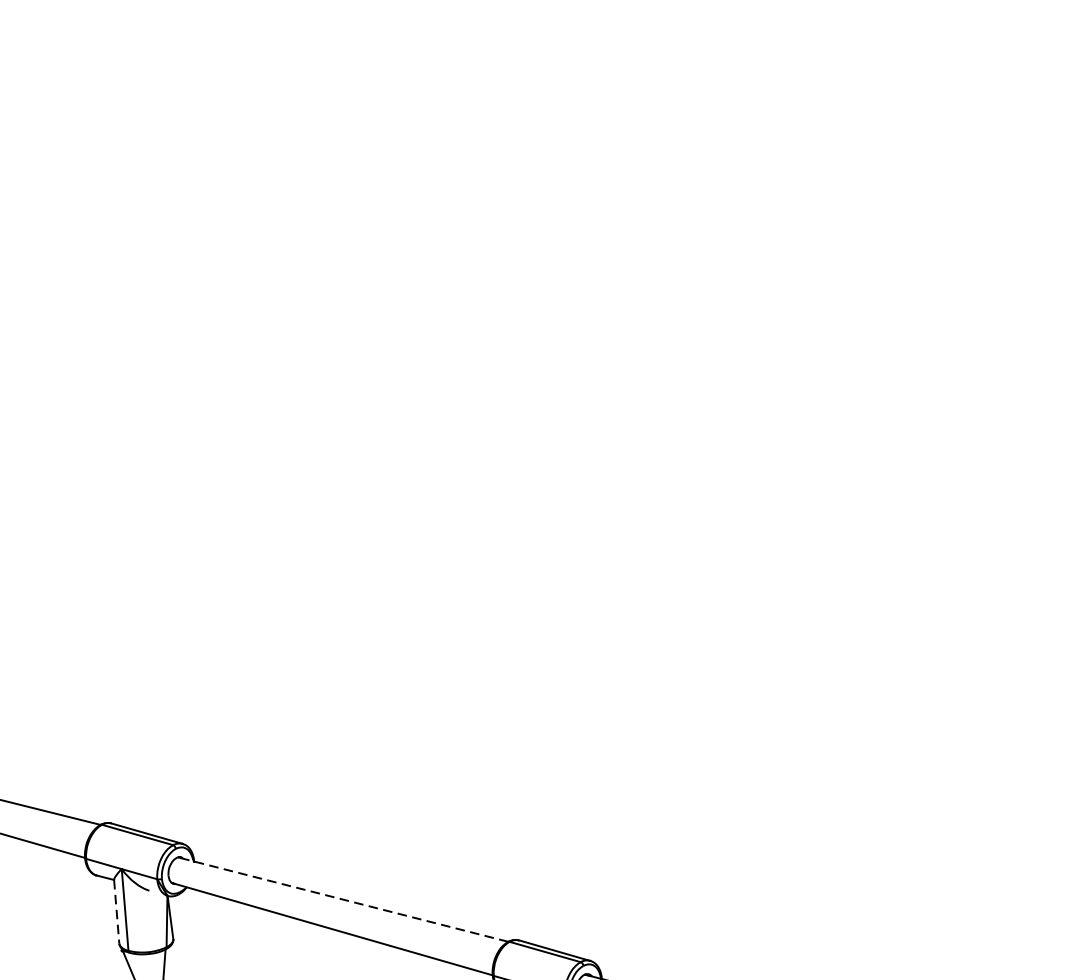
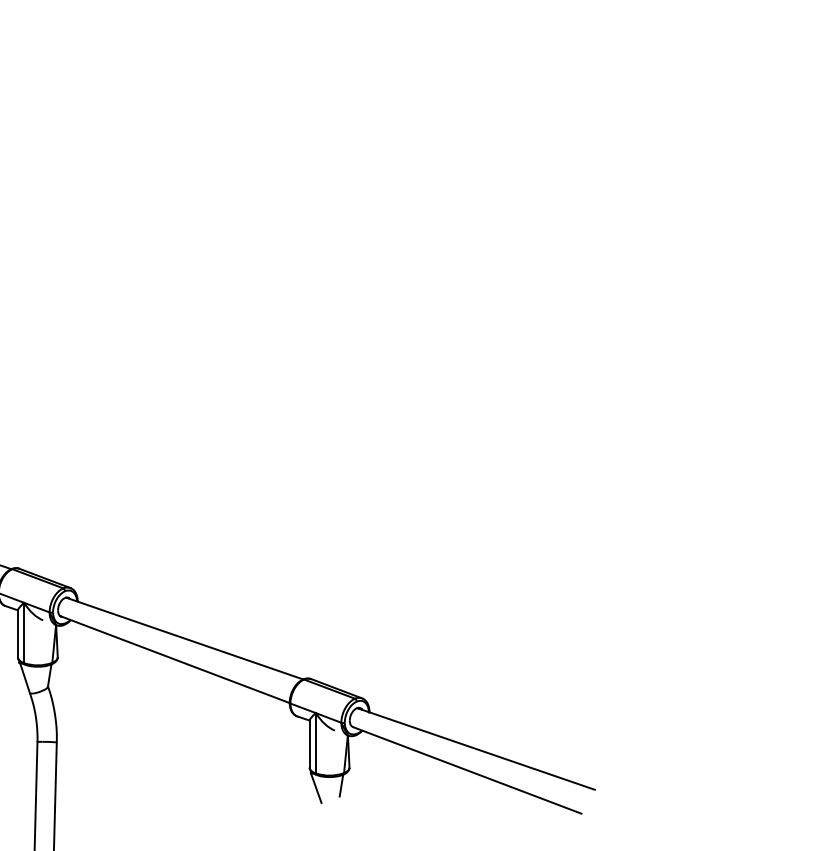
line: (342, 899) -> (184, 638), dashed -> solid
line: (116, 912) -> (17, 634), dashed -> solid

